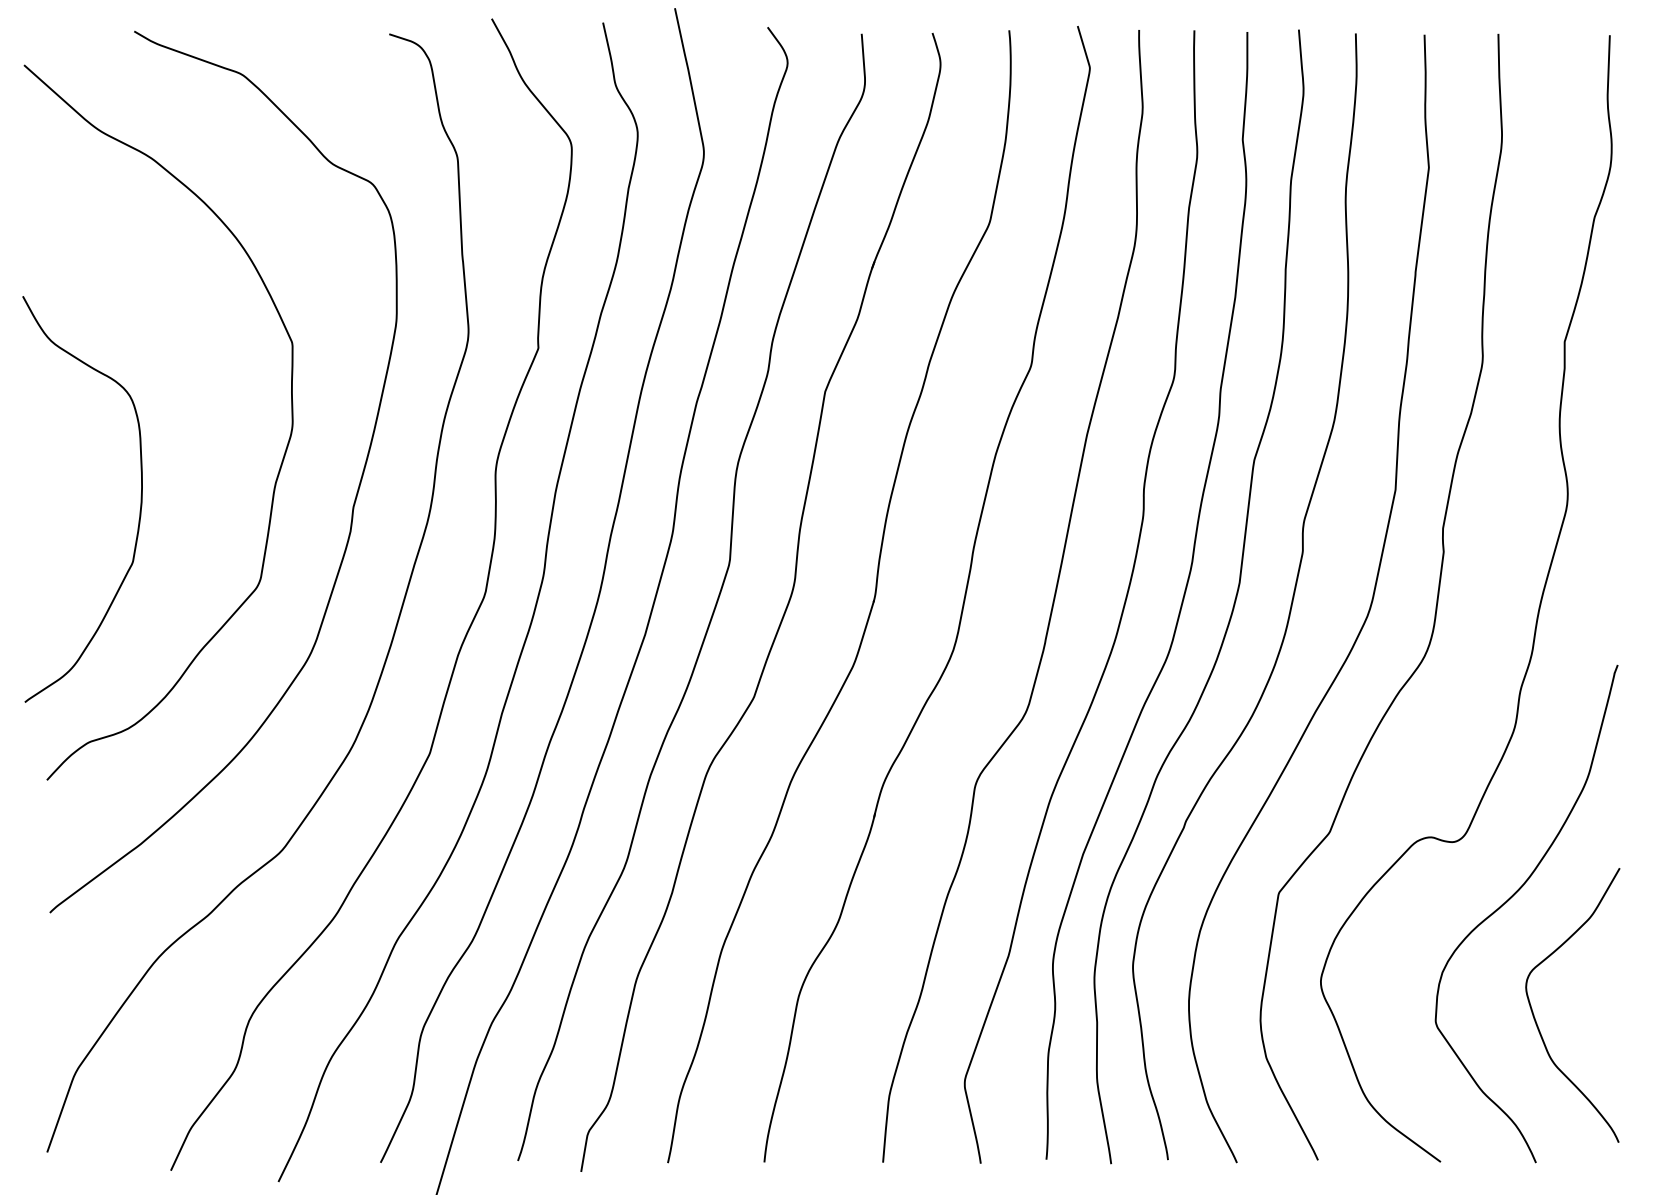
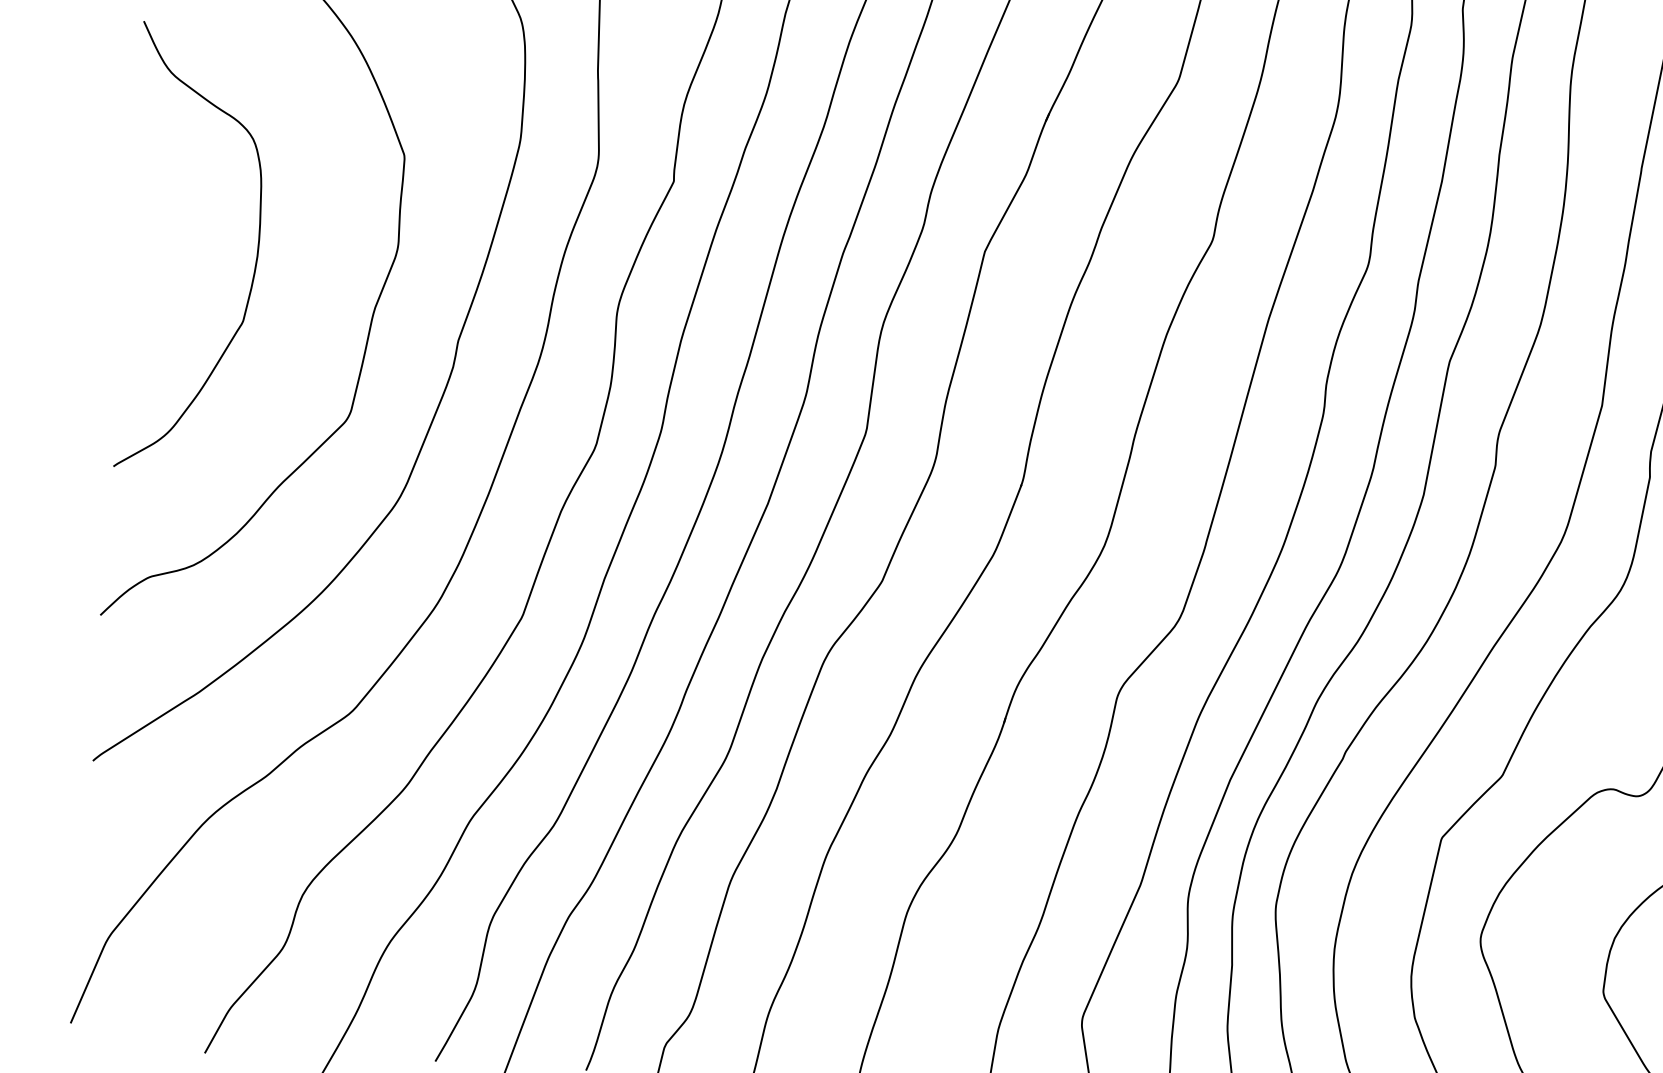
curve: (140, 499) -> (256, 253), moved

